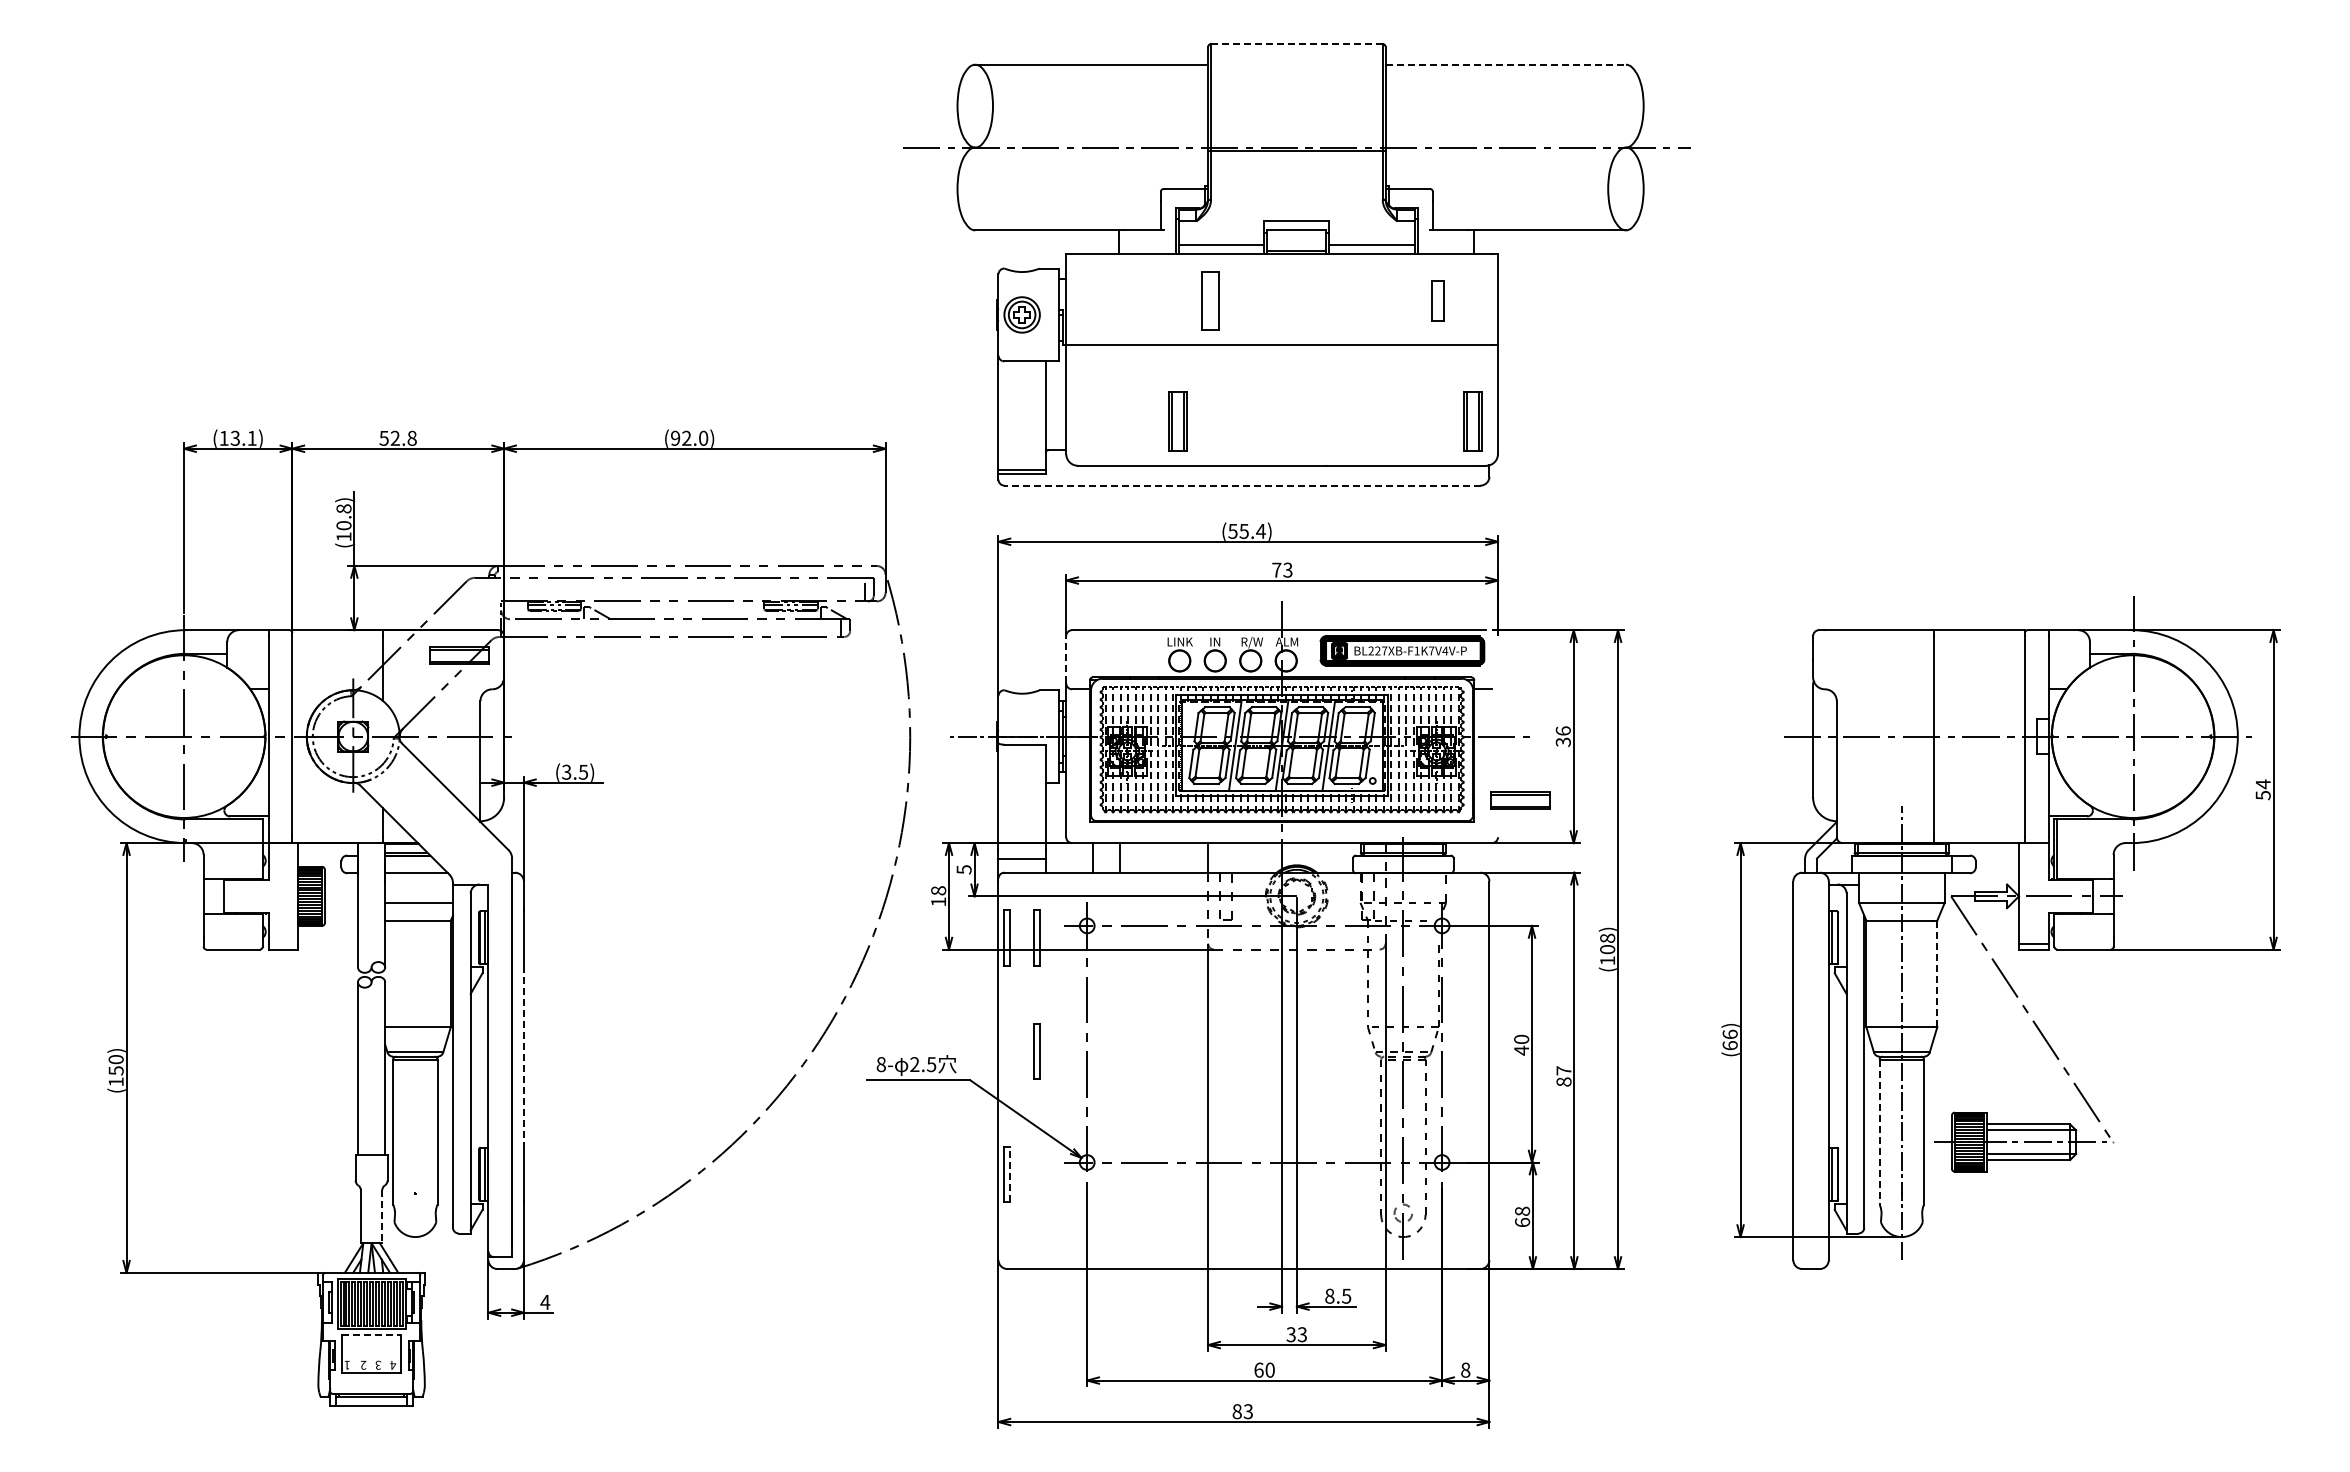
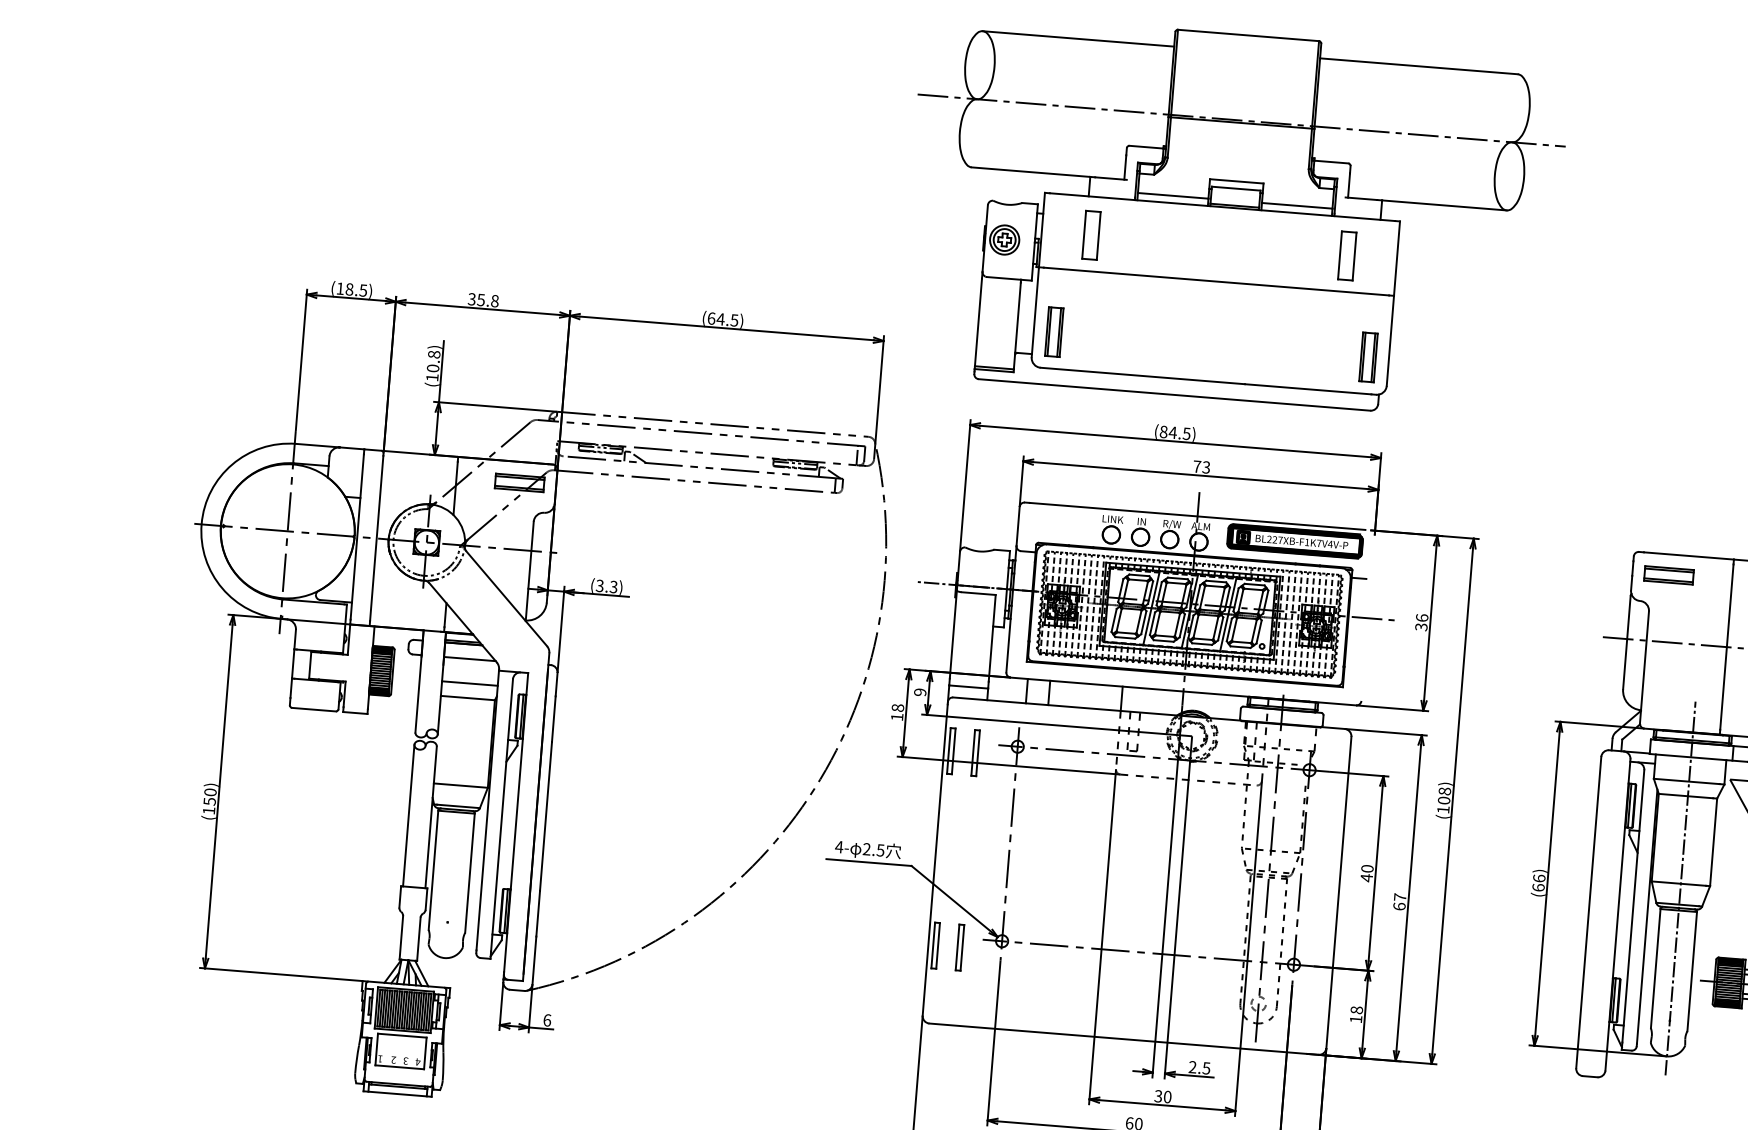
line: (1296, 44) -> (1248, 35), dashed -> solid
line: (1506, 64) -> (1419, 66), dashed -> solid
part: (1210, 300) -> (1091, 235), moved
part: (1437, 300) -> (1347, 255), size x1.43
part: (1177, 421) -> (1053, 332), moved
text: (243, 437) -> (356, 289), (13.1) -> (18.5)
text: (389, 437) -> (476, 298), 52.8 -> 35.8
text: (689, 437) -> (723, 318), (92.0) -> (64.5)
line: (1241, 485) -> (1173, 394), dashed -> solid
text: (1246, 530) -> (1174, 432), (55.4) -> (84.5)
line: (1066, 659) -> (1018, 526), dashed -> solid
text: (583, 771) -> (613, 586), (3.5) -> (3.3)
part: (1520, 800) -> (1669, 575), moved
text: (963, 869) -> (919, 692), 5 -> 9
line: (1937, 973) -> (1713, 842), dashed -> solid
part: (1036, 1051) -> (959, 947), moved
line: (523, 1056) -> (545, 816), dashed -> solid
text: (881, 1064) -> (839, 847), 8- -> 4-
text: (1563, 1081) -> (1399, 906), 87 -> 67
line: (1879, 1132) -> (1655, 968), dashed -> solid
line: (1010, 1174) -> (938, 946), dashed -> solid
line: (382, 1217) -> (419, 939), dashed -> solid
text: (1522, 1221) -> (1356, 1018), 68 -> 18
text: (1329, 1295) -> (1192, 1066), 8.5 -> 2.5
text: (545, 1301) -> (547, 1019), 4 -> 6
line: (371, 1334) -> (402, 1035), dashed -> solid
text: (1302, 1334) -> (1167, 1096), 33 -> 30

